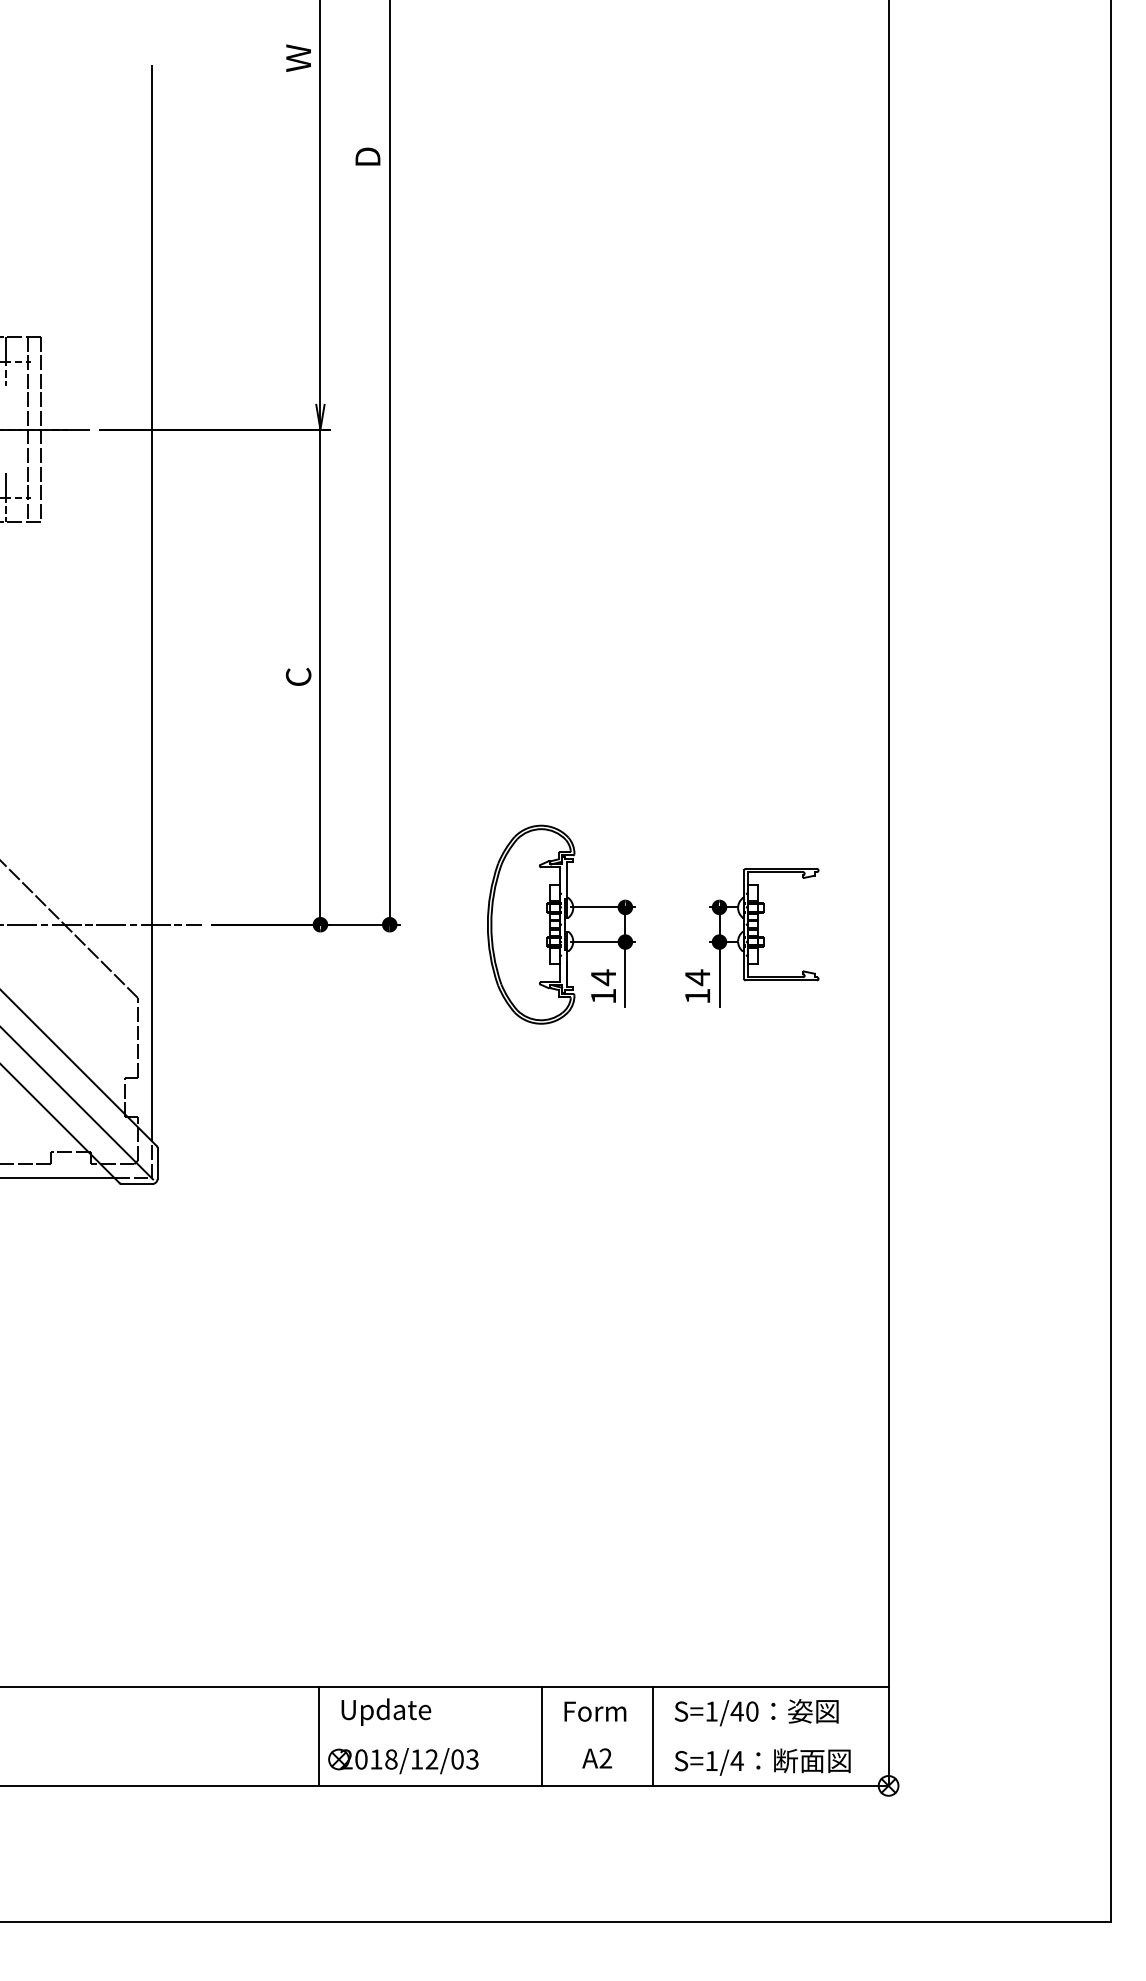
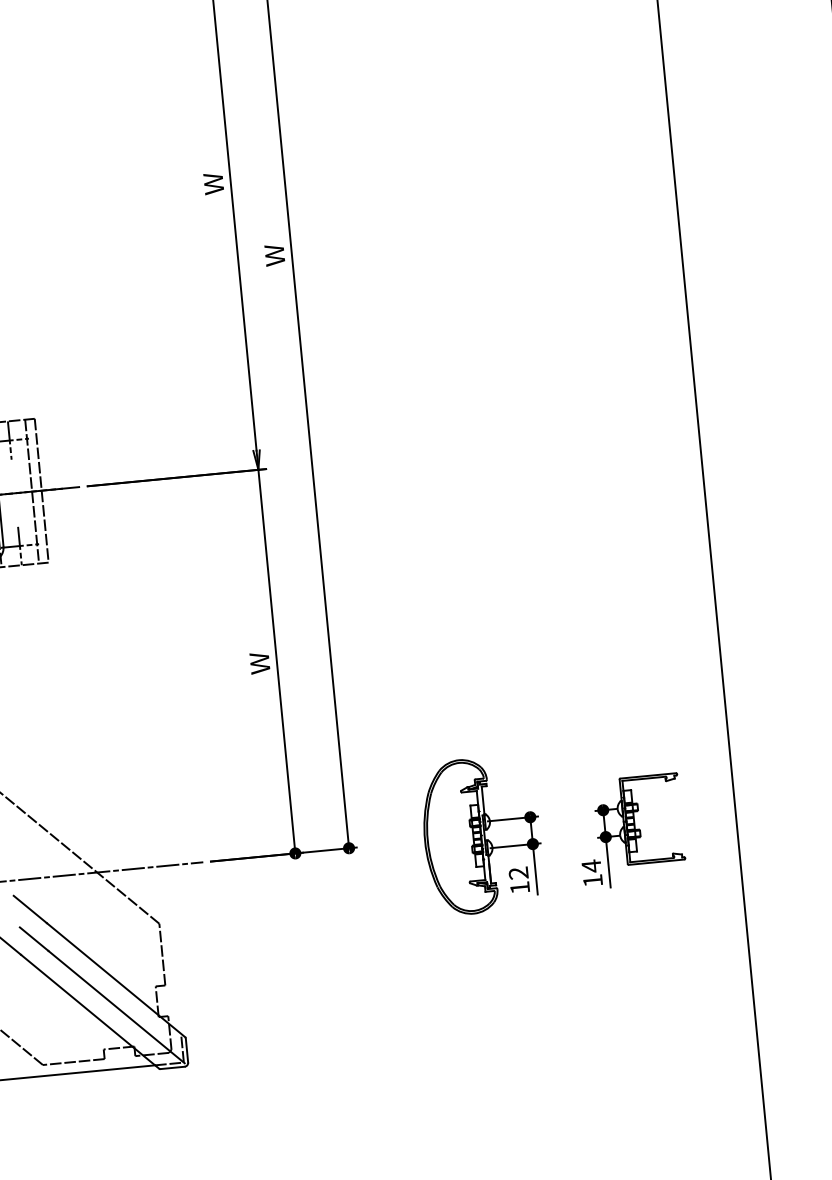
text: (367, 156) -> (274, 254), D -> W
line: (152, 603) -> (141, 617), removed
text: (298, 676) -> (259, 662), C -> W
text: (602, 977) -> (517, 873), 14 -> 12

